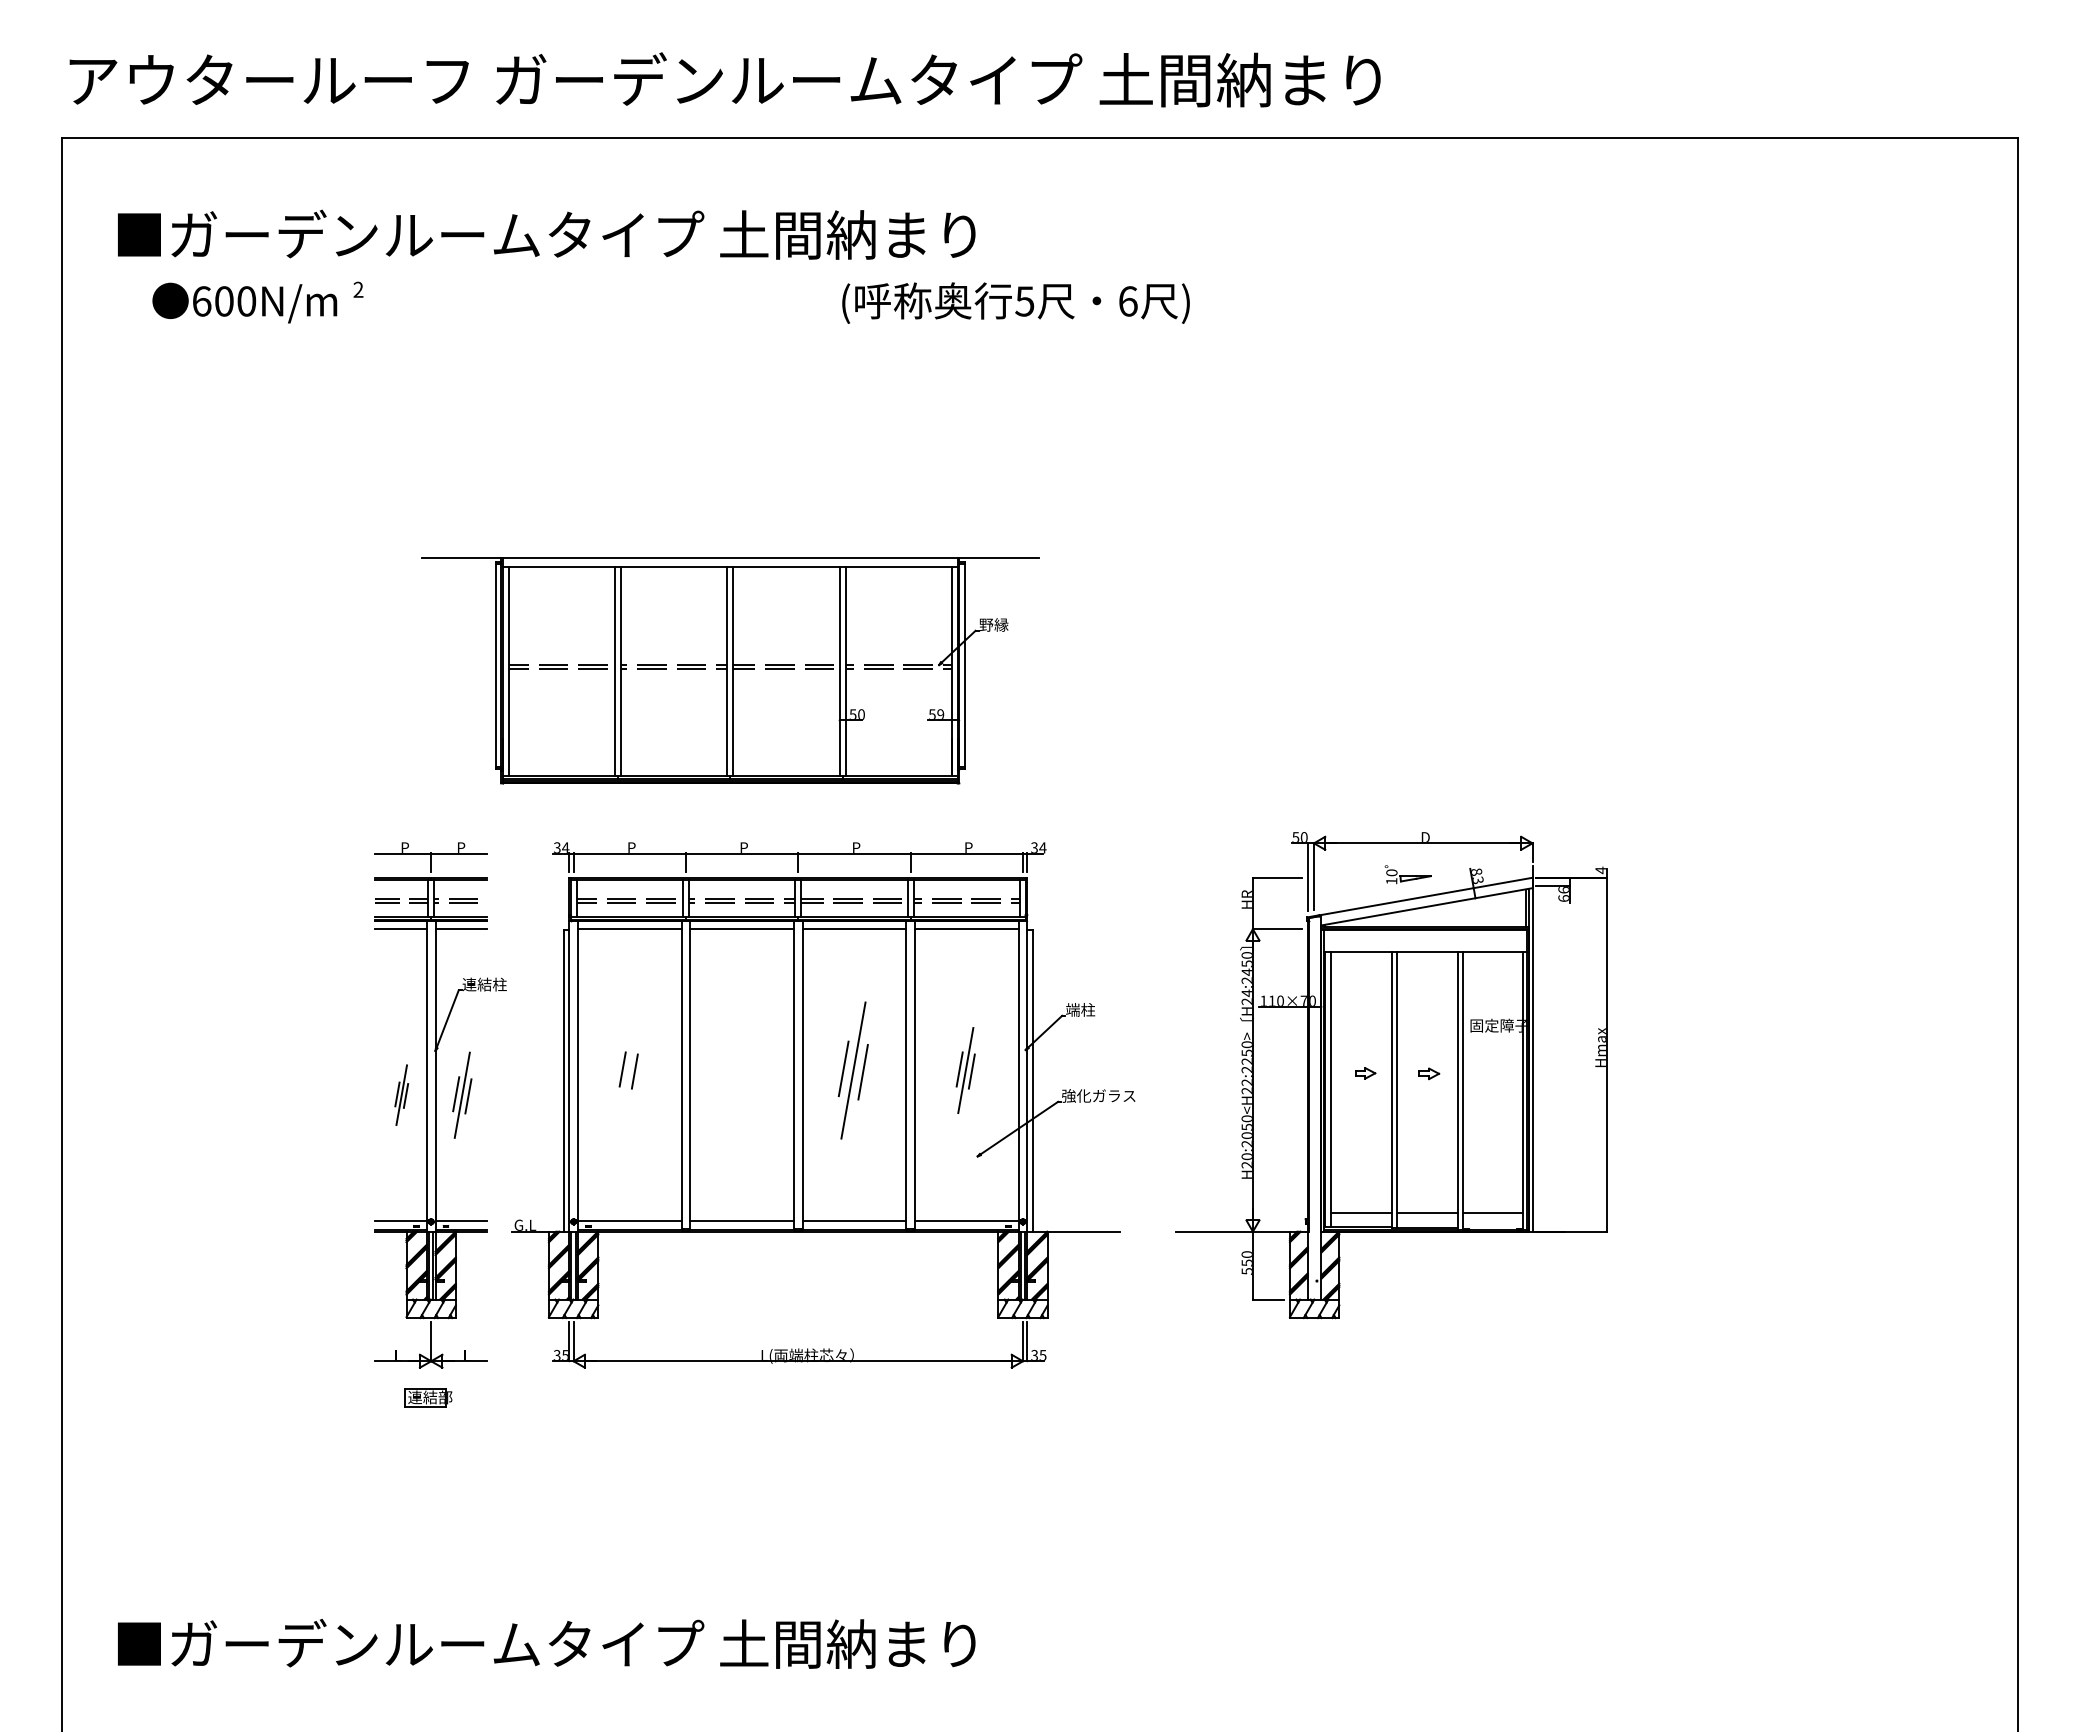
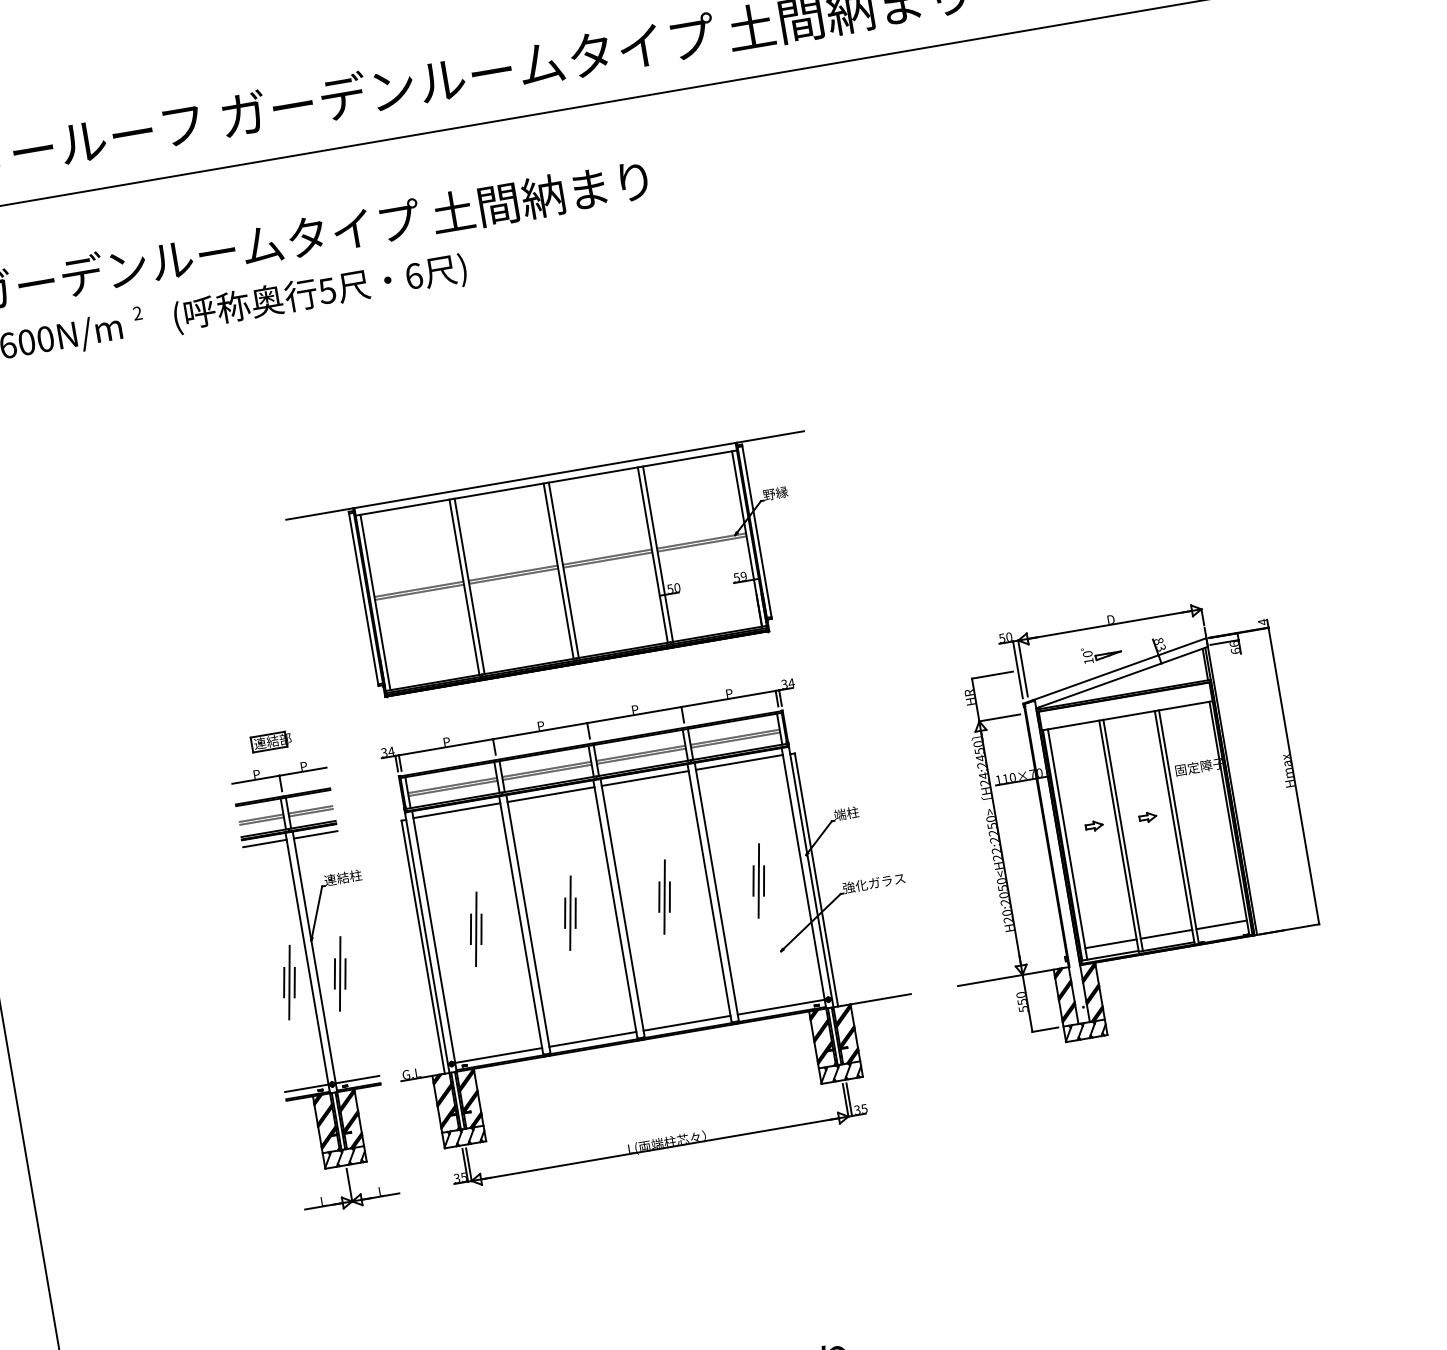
text: (1015, 302) -> (319, 293), moved
part: (730, 670) -> (561, 569), moved
line: (628, 1070) -> (475, 929), added
part: (741, 1070) -> (570, 913), added
part: (853, 1070) -> (664, 897), size x0.62
part: (401, 1094) -> (289, 981), size x1.43
part: (428, 1397) -> (271, 741), moved

